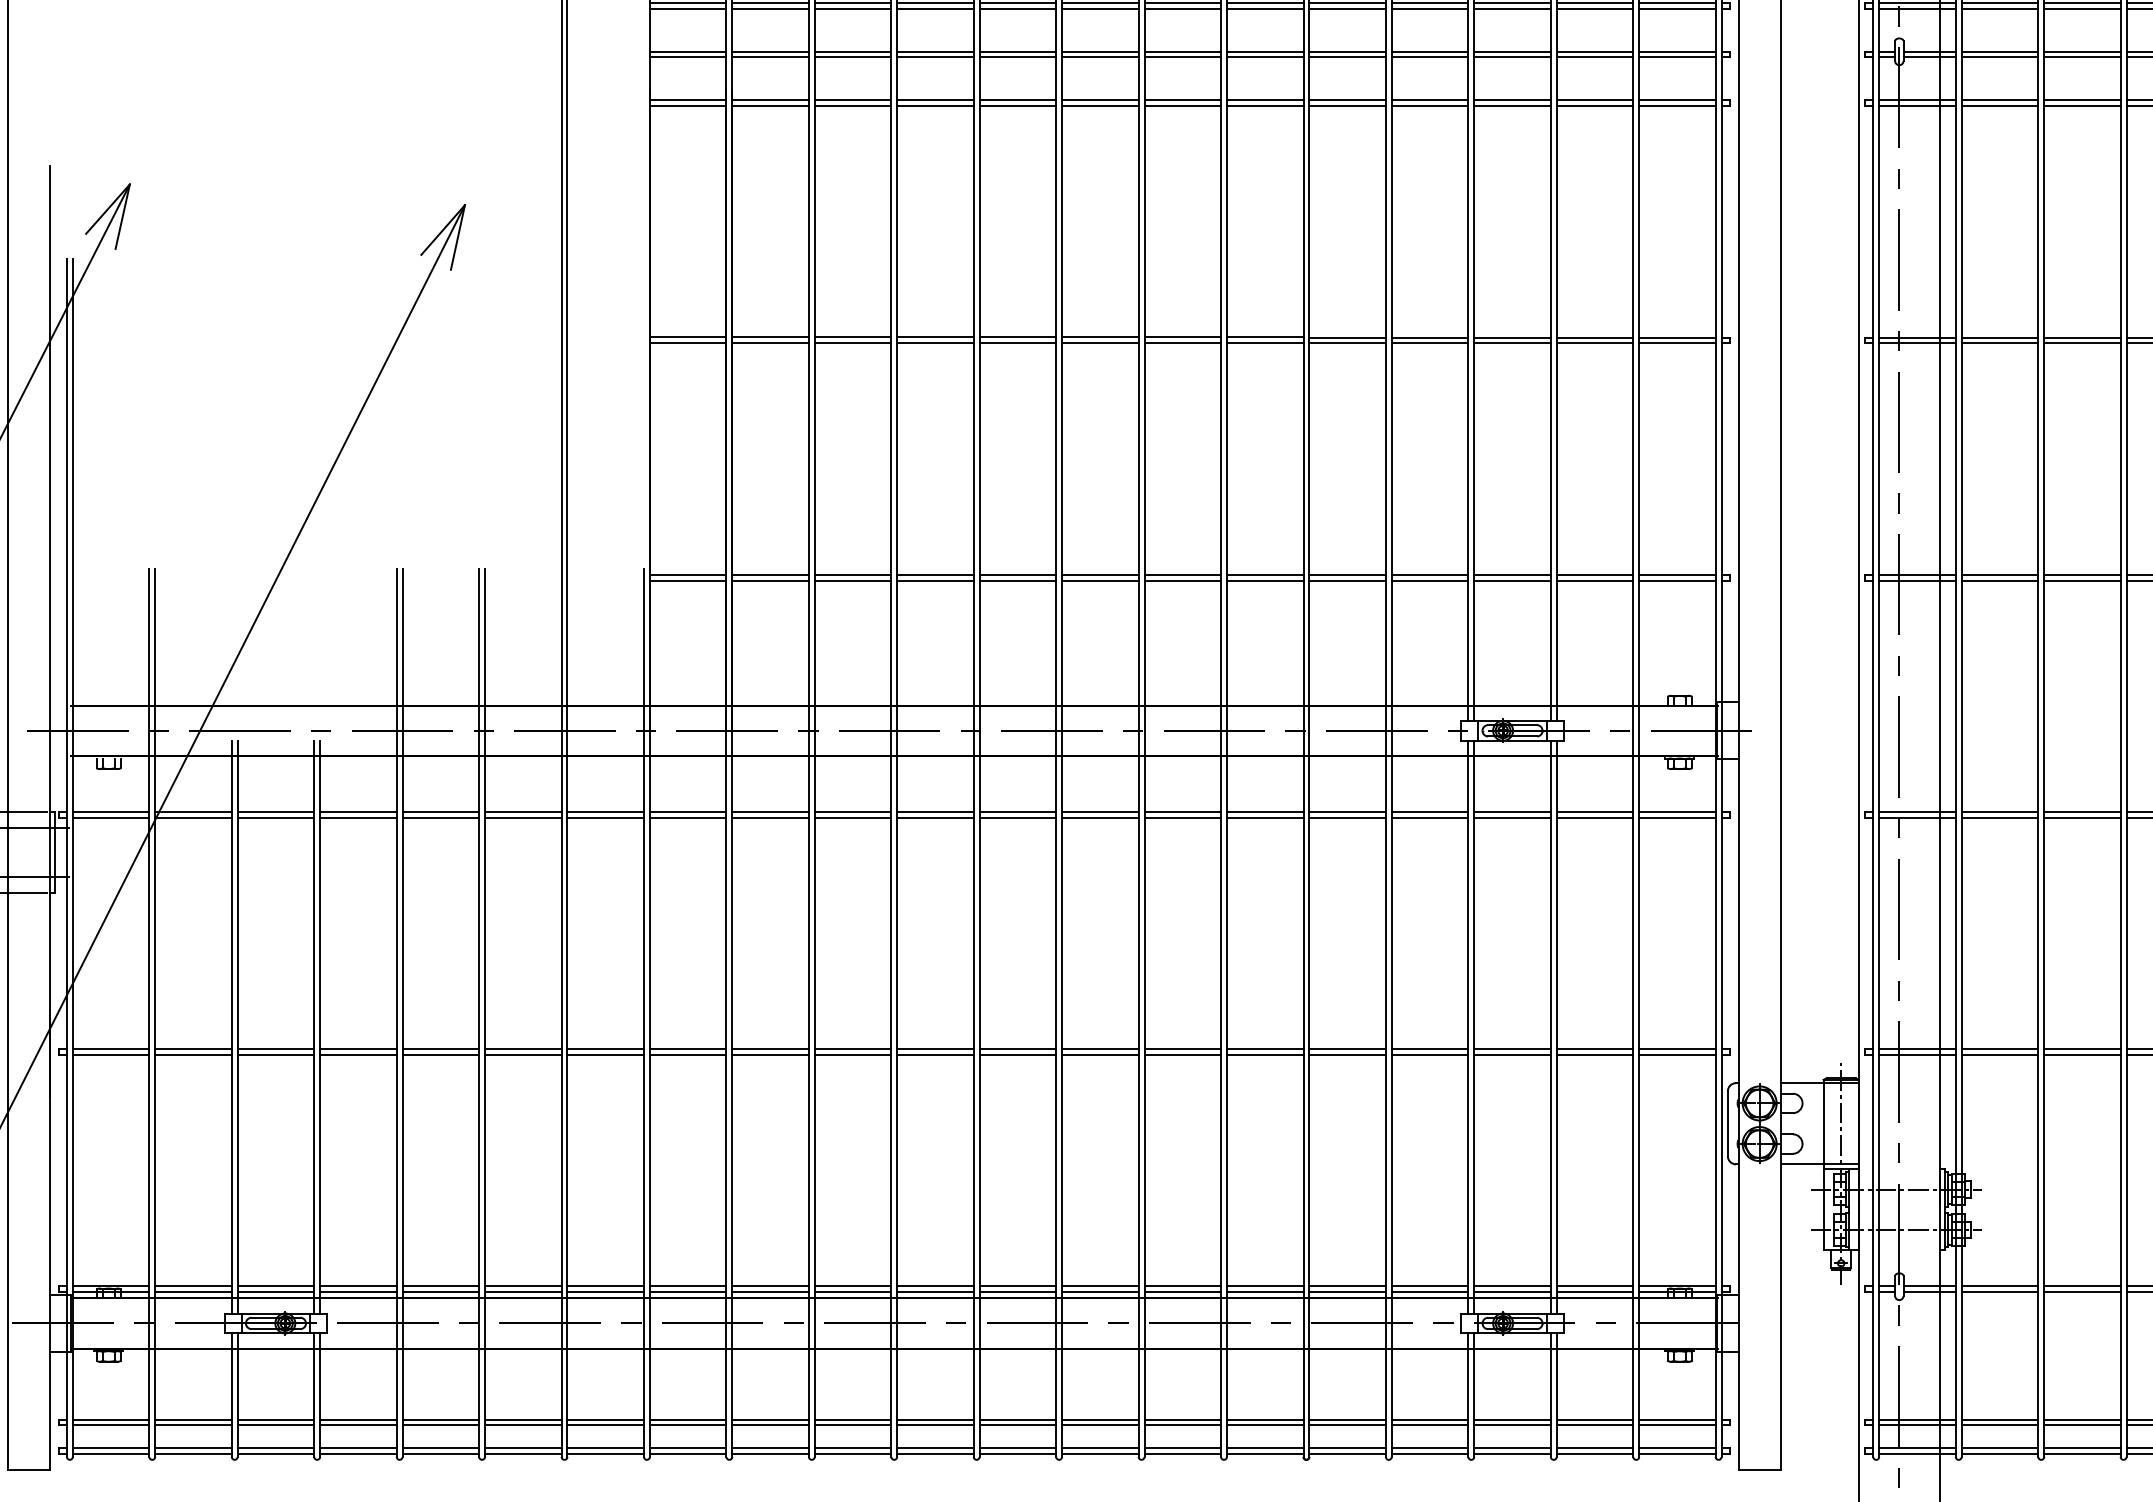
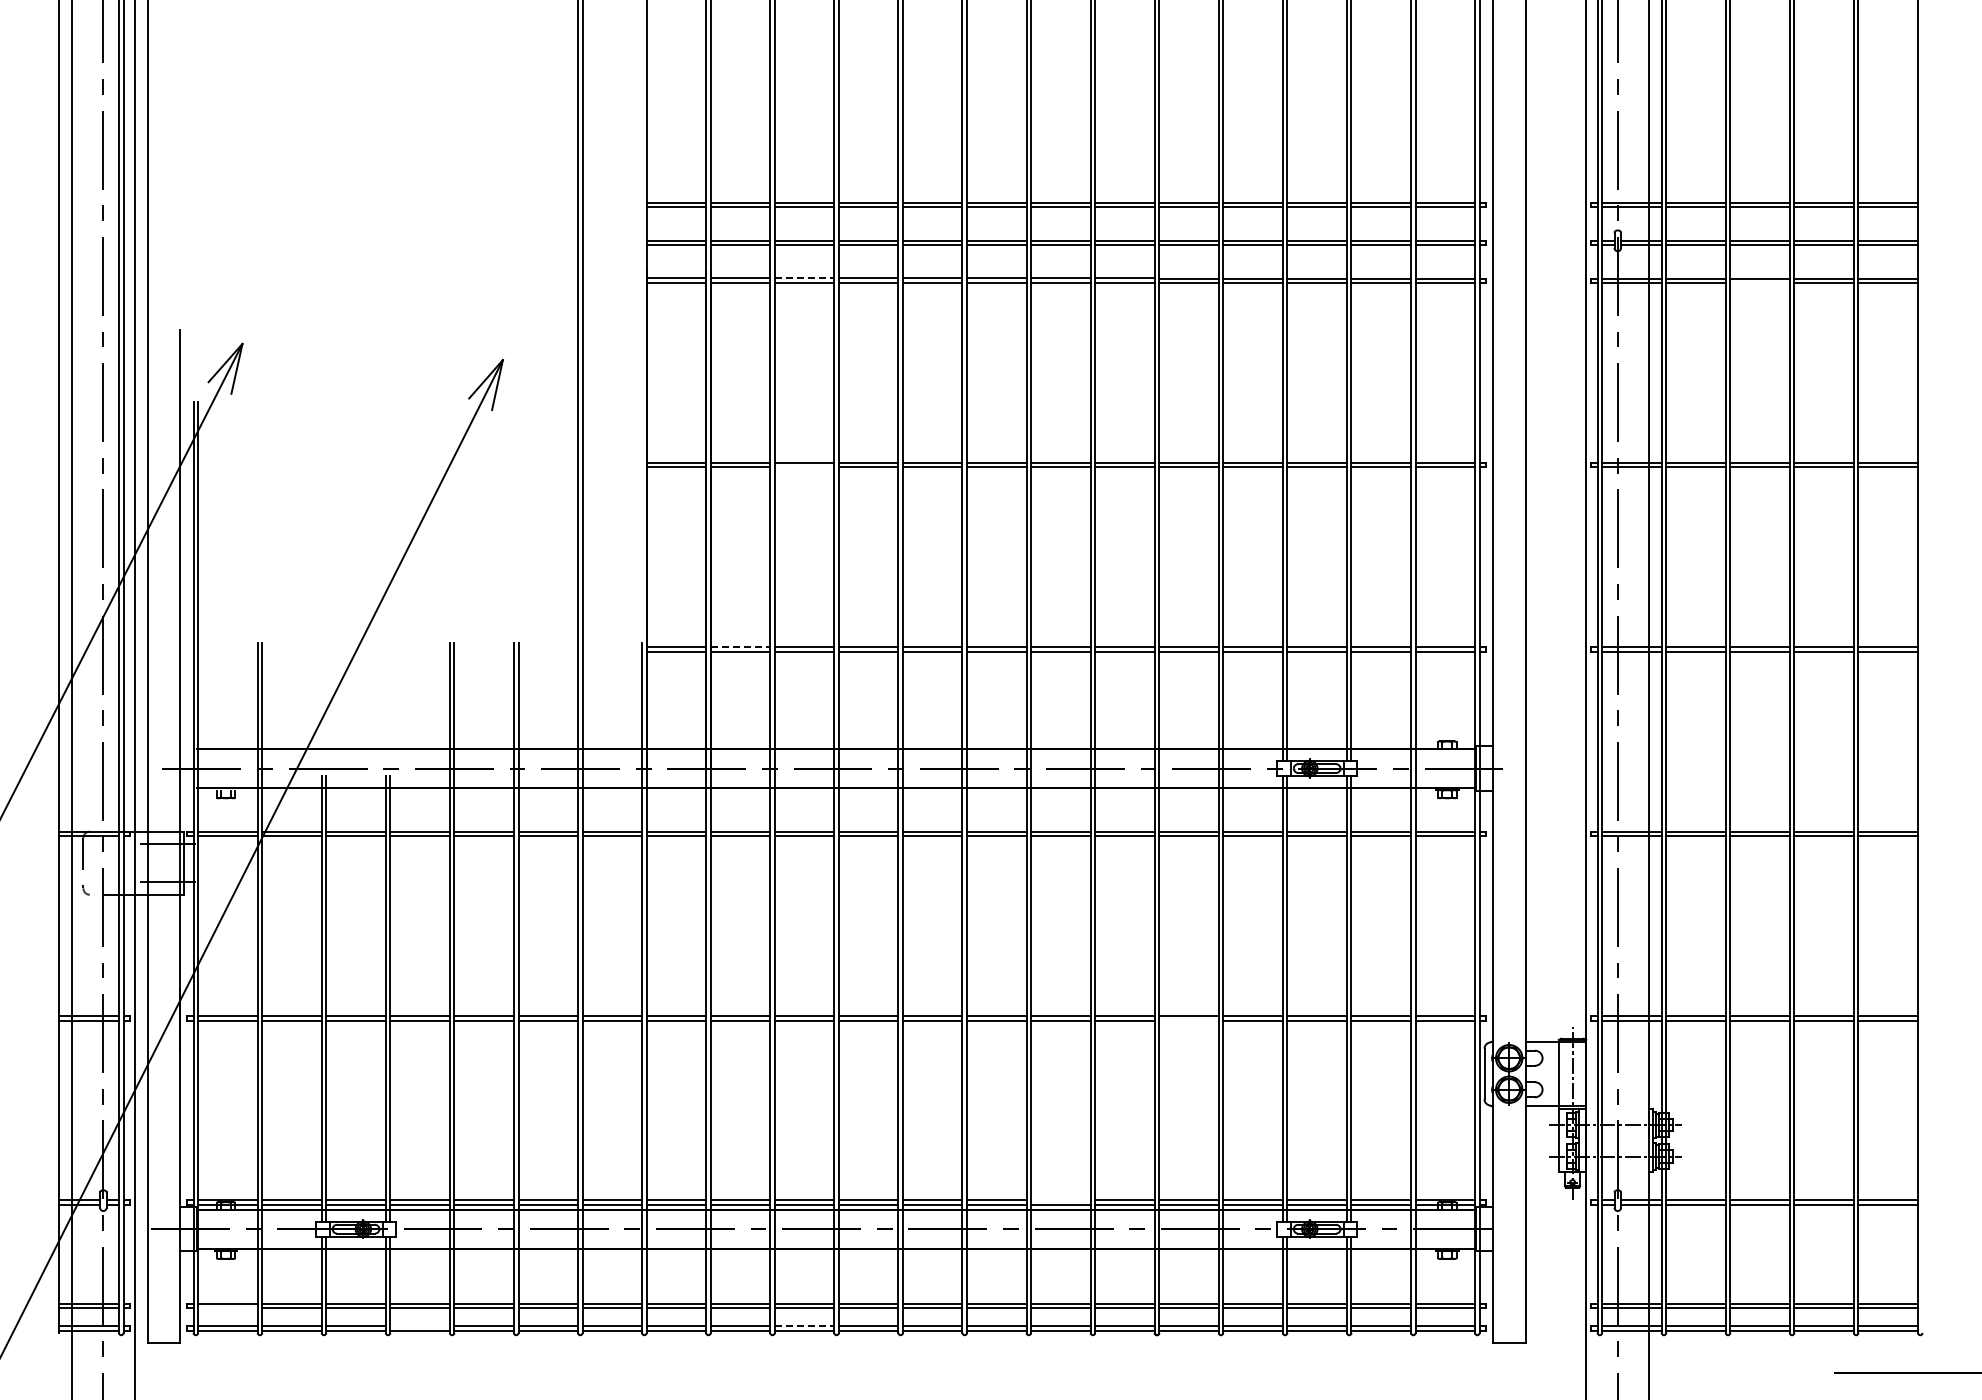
line: (852, 100) -> (804, 278), solid -> dashed
line: (2081, 106) -> (1759, 283), removed
line: (852, 343) -> (804, 467), removed
line: (770, 575) -> (740, 647), solid -> dashed
line: (1347, 1054) -> (1188, 1020), removed
line: (1182, 1286) -> (1060, 1200), removed
line: (110, 1425) -> (227, 1308), removed
line: (357, 1448) -> (419, 1326), removed
line: (852, 1448) -> (804, 1326), solid -> dashed

